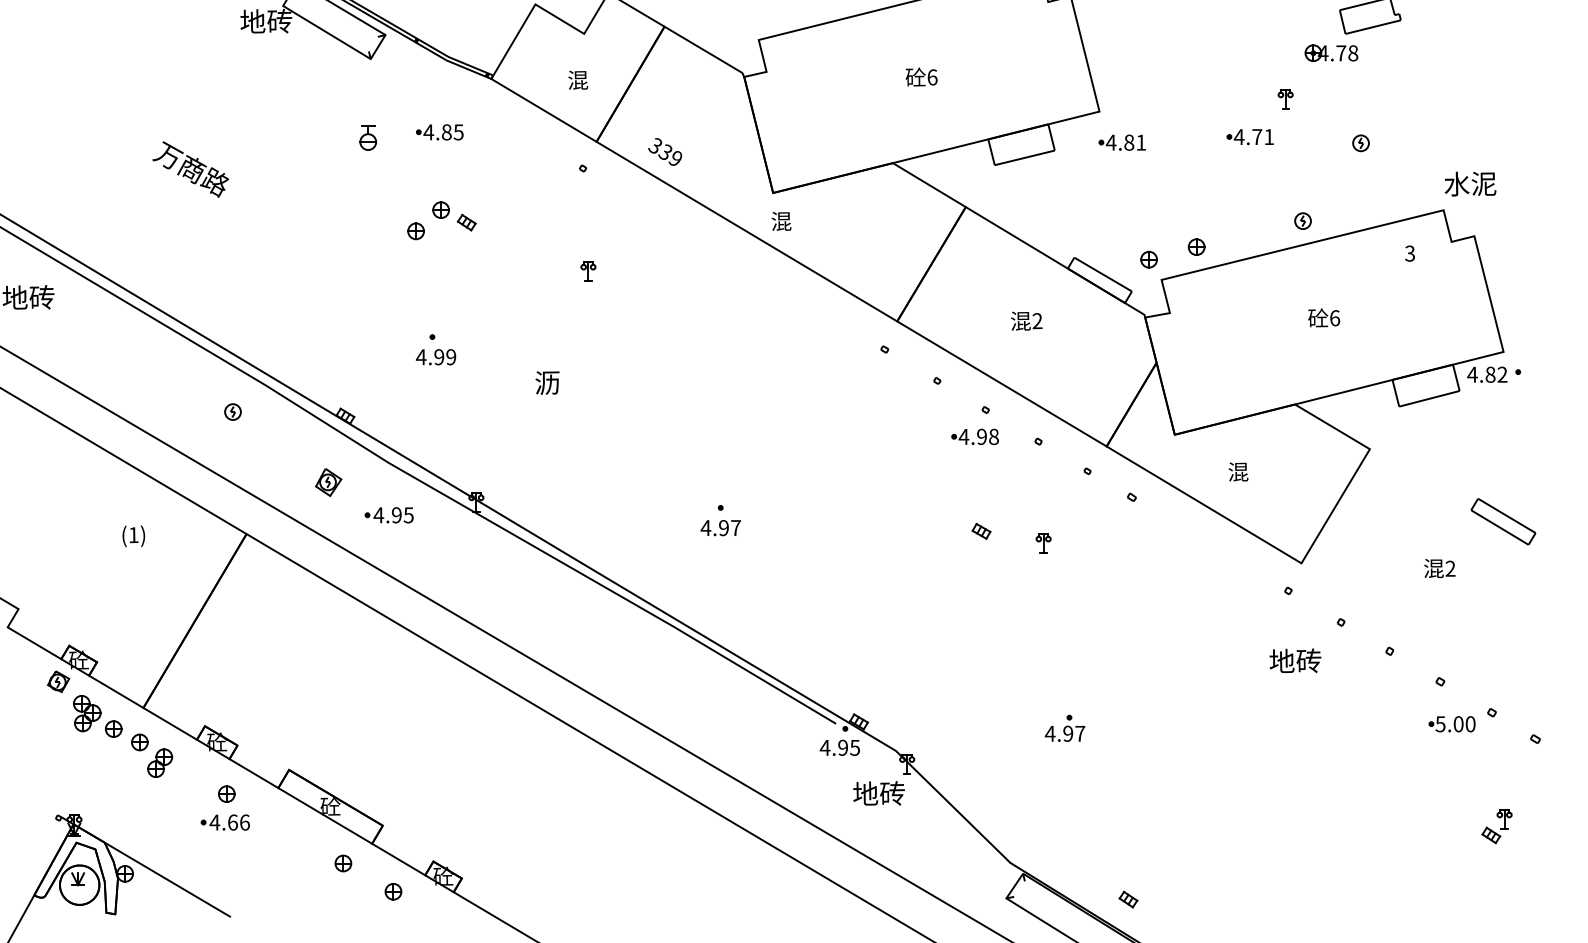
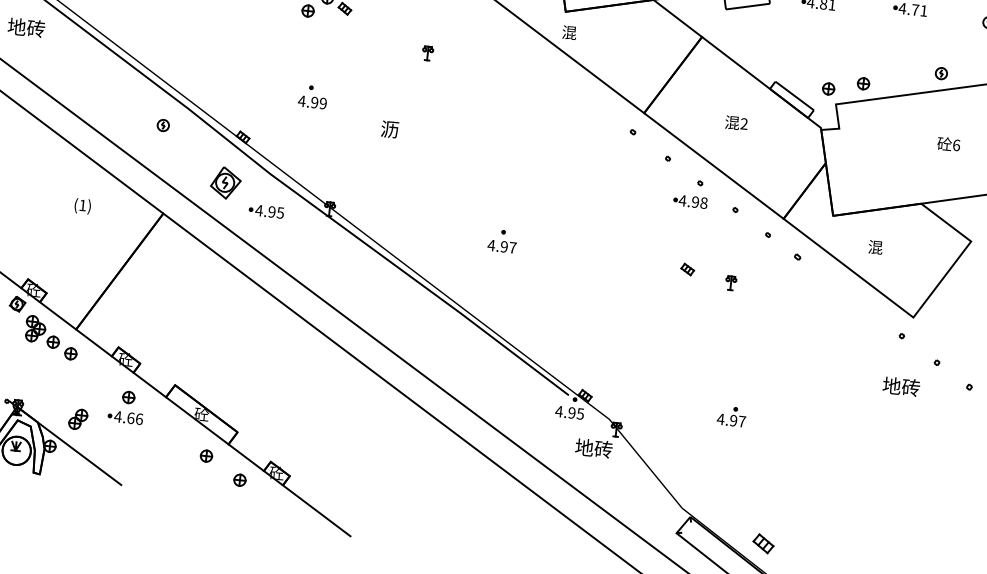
part: (328, 482) -> (225, 183), size x1.6
part: (160, 762) -> (78, 418), moved
part: (1128, 899) -> (763, 543), size x1.6

